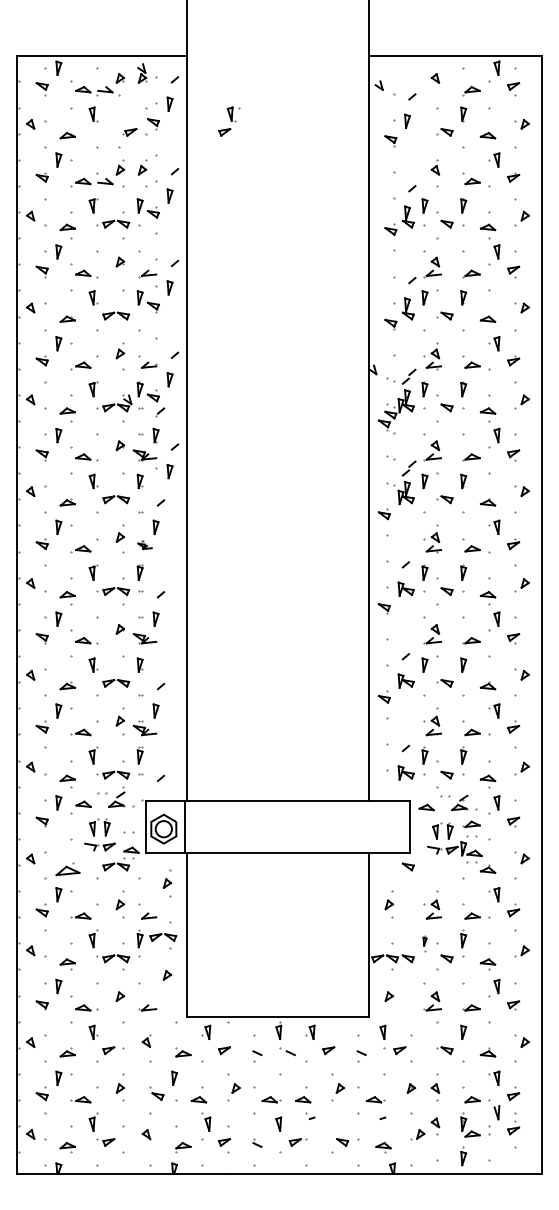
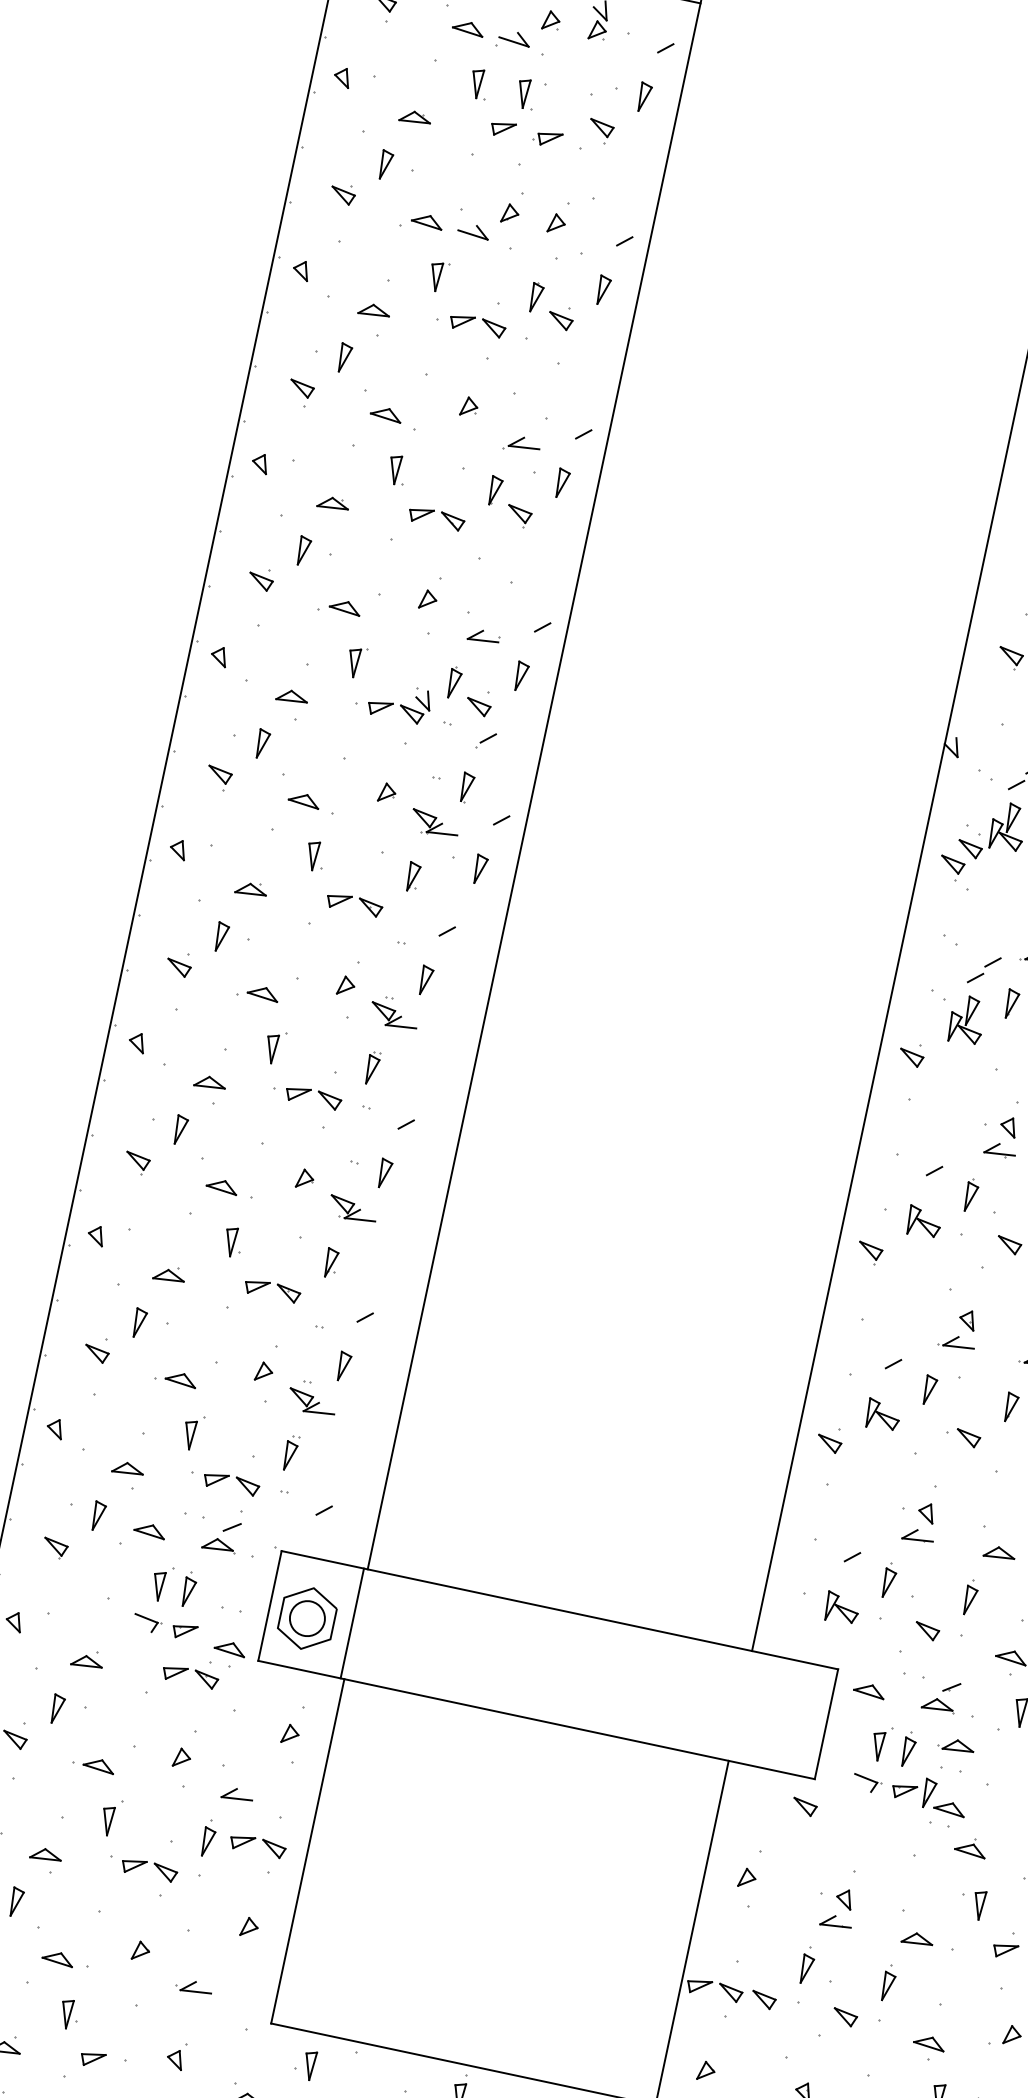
part: (229, 121) -> (517, 108), moved
part: (144, 545) -> (393, 1013), size x1.67
part: (67, 868) -> (87, 1658), size x0.62
part: (424, 943) -> (804, 1975), size x1.67

